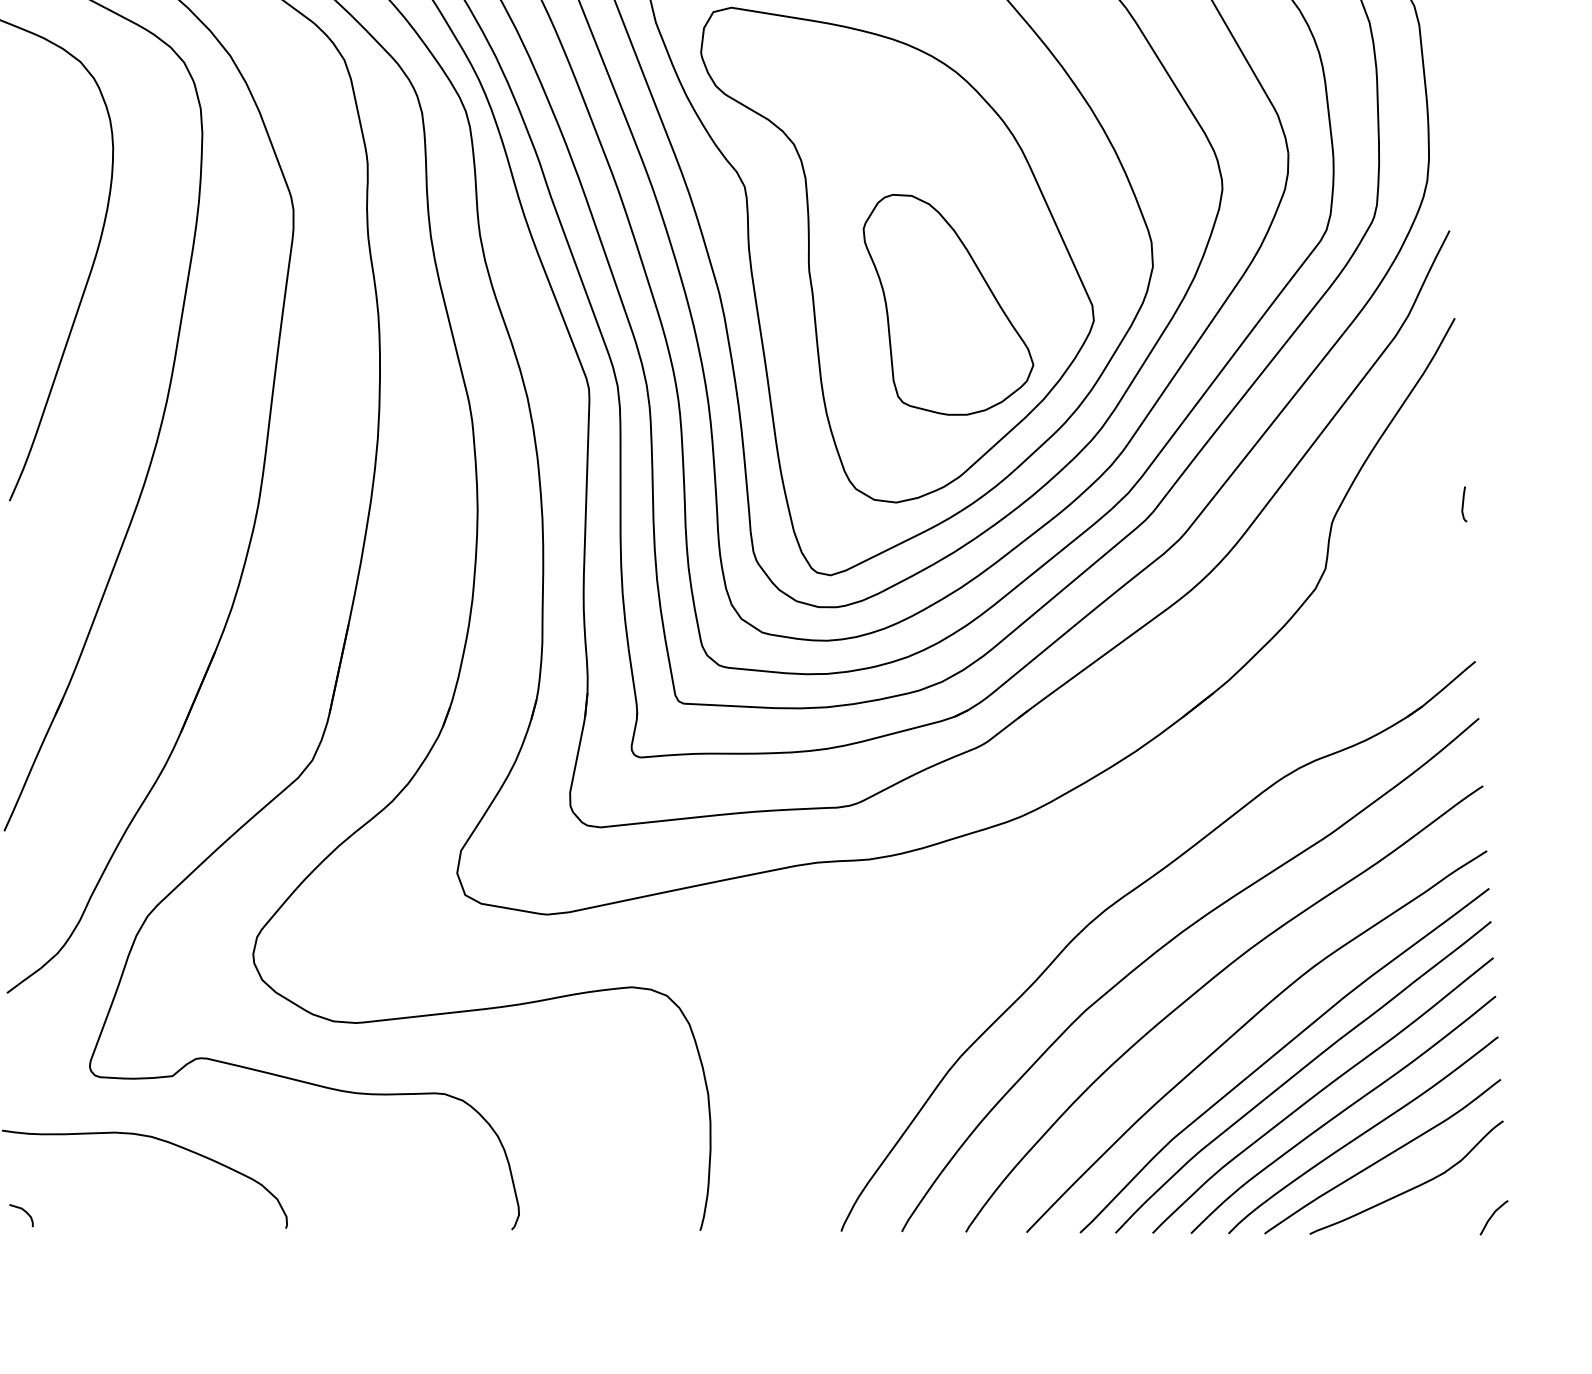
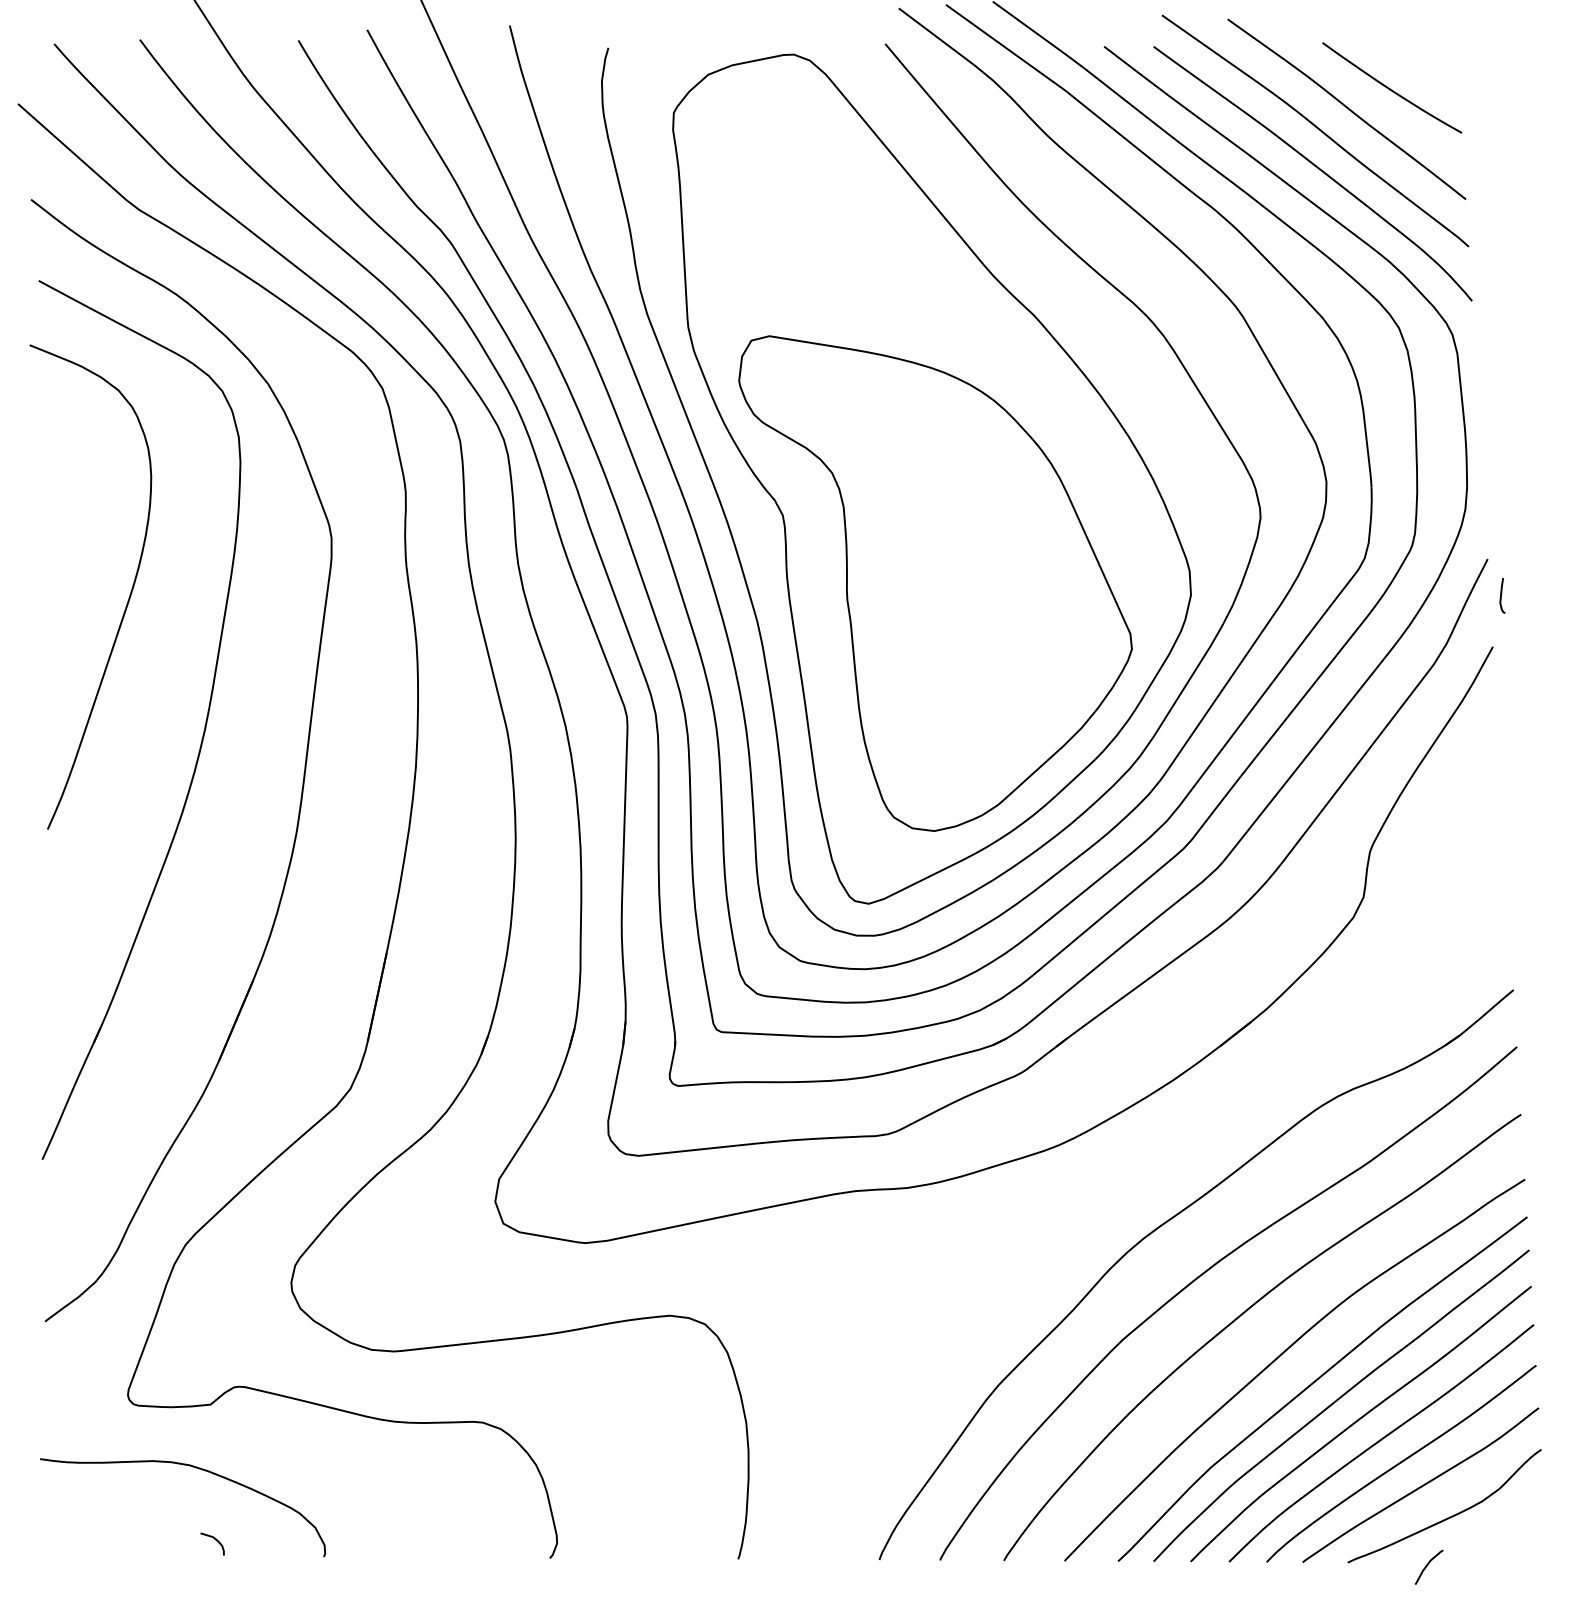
part: (948, 305) -> (986, 633), removed
curve: (1463, 504) -> (1501, 595), moved
curve: (24, 1212) -> (215, 1540), moved
curve: (1493, 1216) -> (1428, 1565), moved

